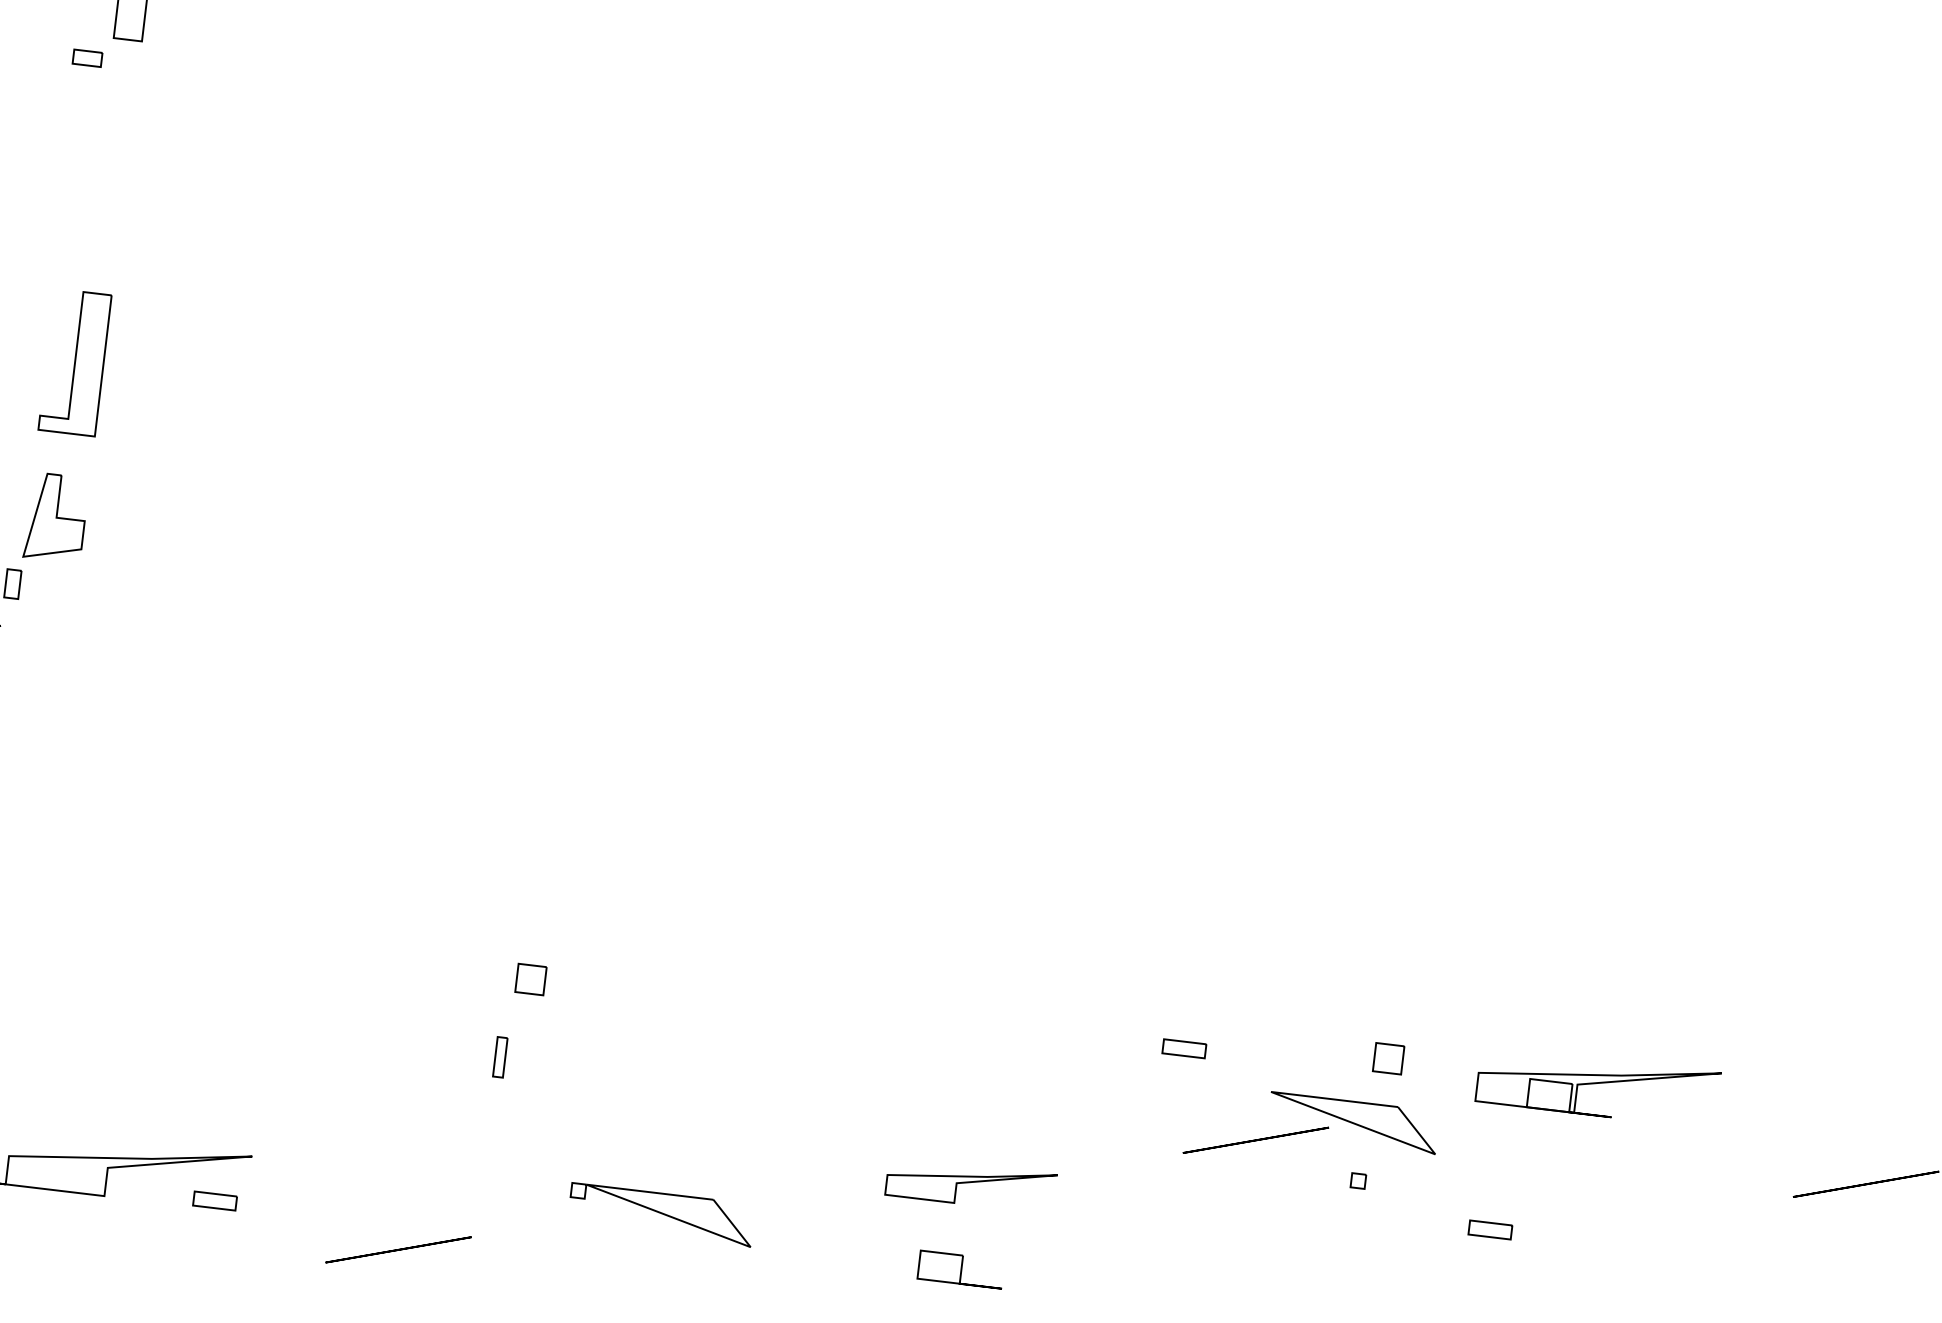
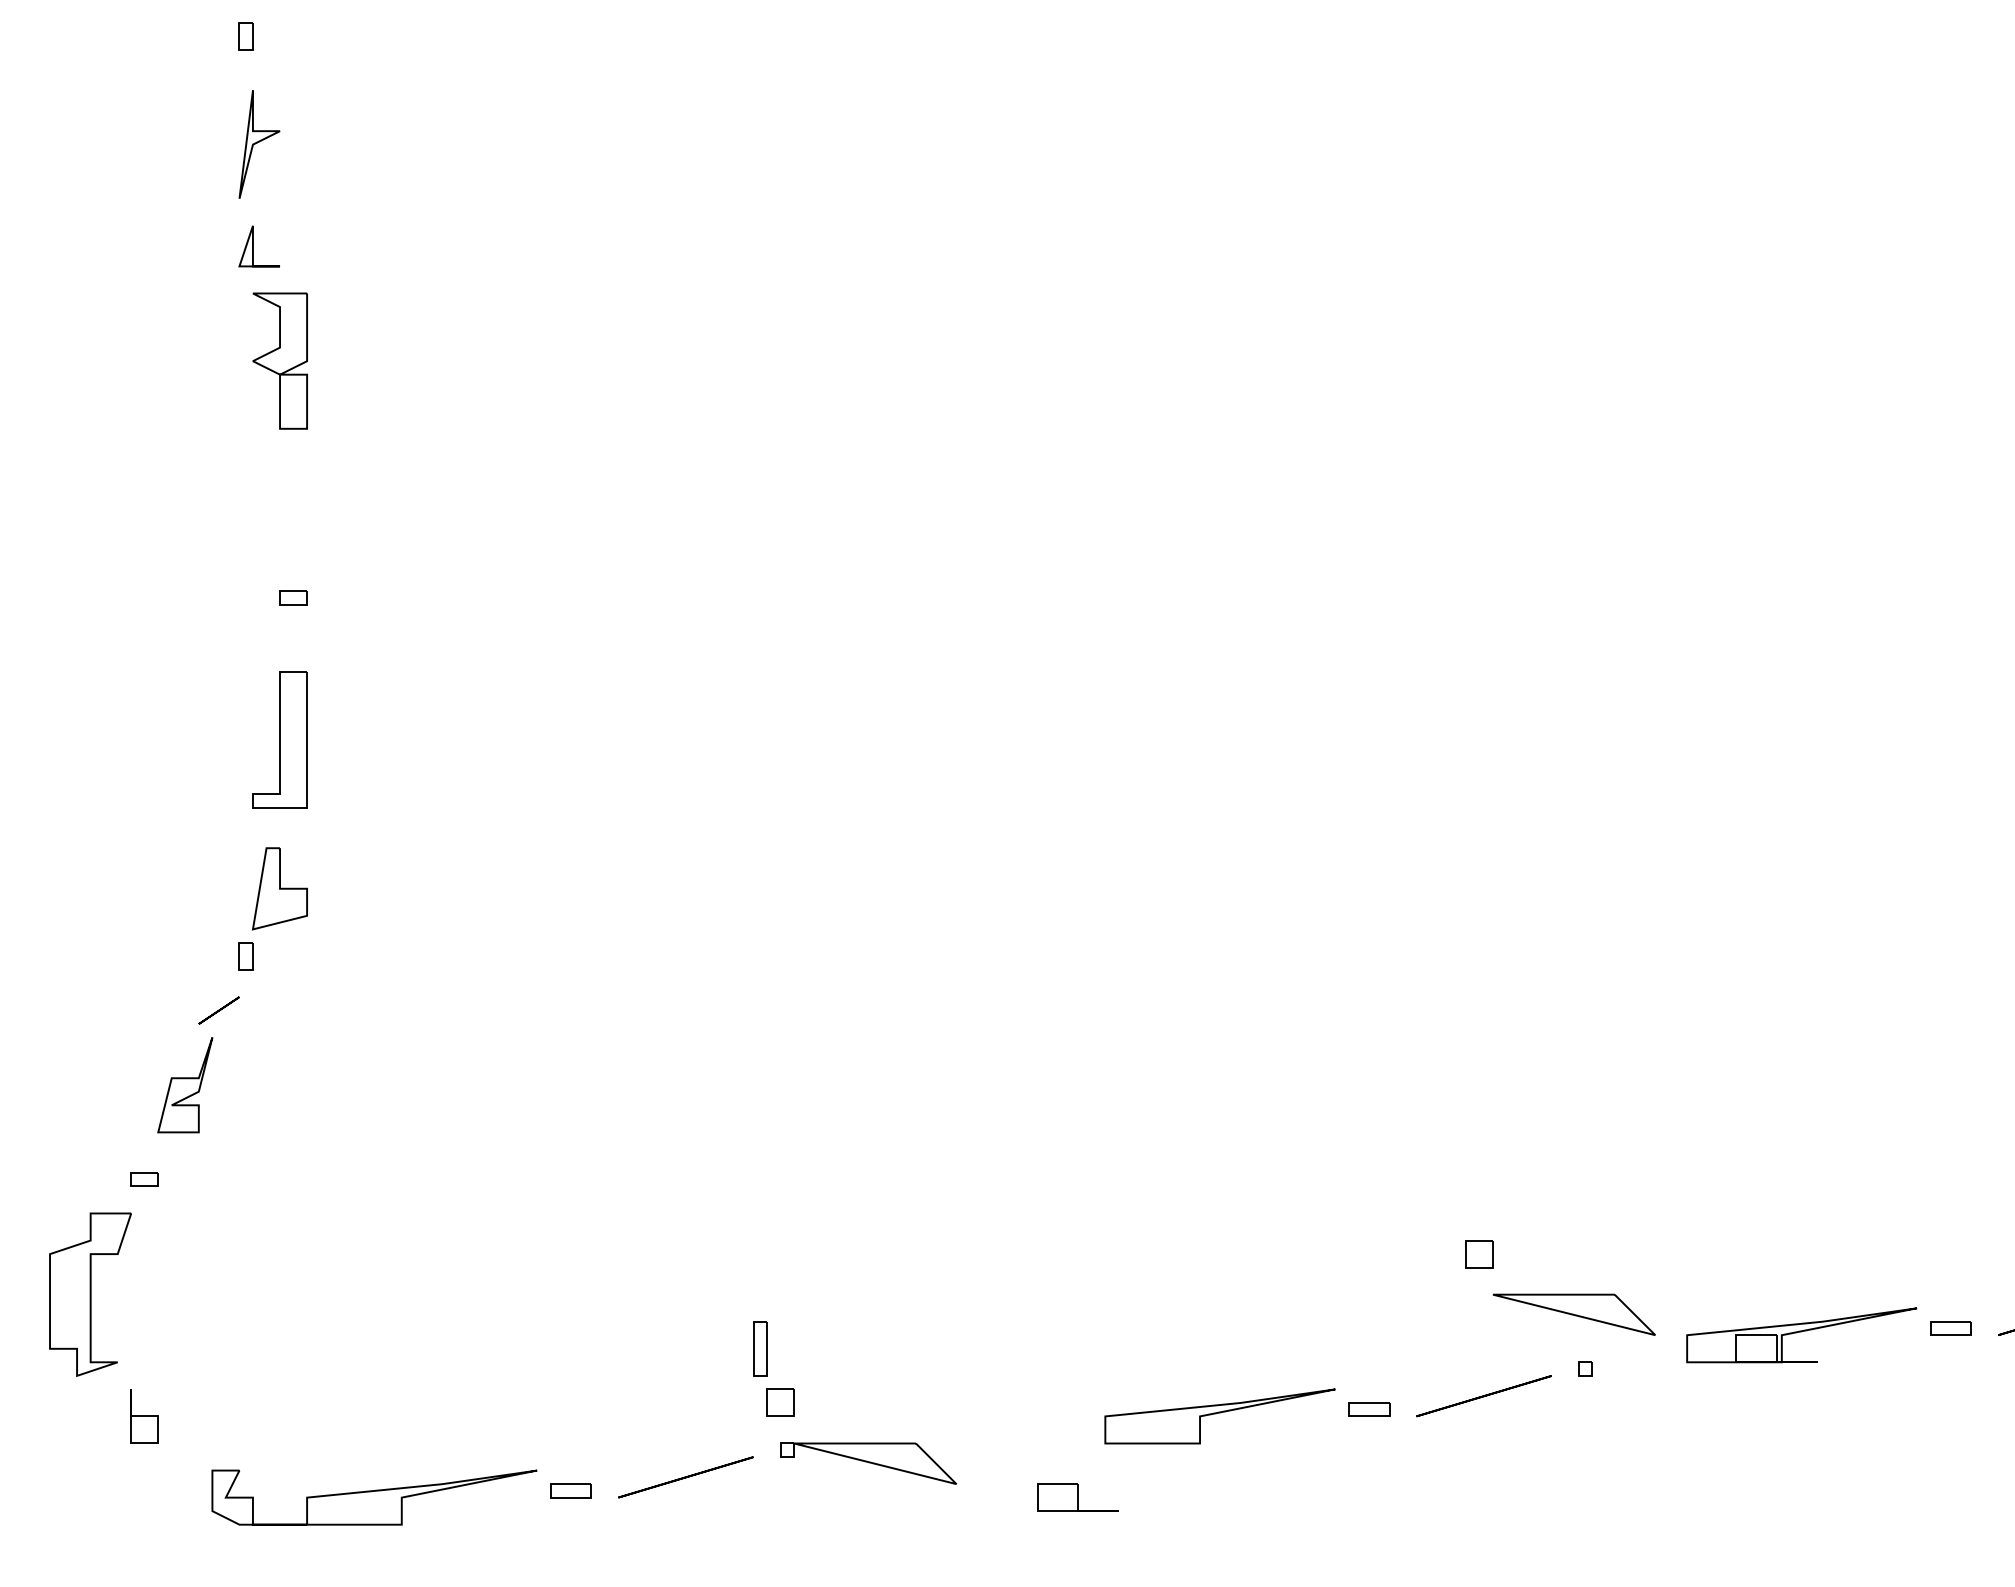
part: (87, 57) -> (293, 597), moved
part: (530, 979) -> (780, 1402), moved
part: (1184, 1048) -> (1369, 1409), moved
part: (500, 1056) -> (760, 1348), size x1.43
part: (1388, 1059) -> (1479, 1254), moved
part: (1597, 1087) -> (1801, 1335), moved
line: (1255, 1140) -> (1483, 1396), moved
part: (970, 1184) -> (1219, 1416), size x1.43
part: (214, 1200) -> (570, 1490), moved
part: (661, 1214) -> (868, 1463), moved
part: (1489, 1229) -> (1950, 1328), moved
line: (398, 1249) -> (685, 1477), moved
part: (960, 1269) -> (1077, 1497), moved

